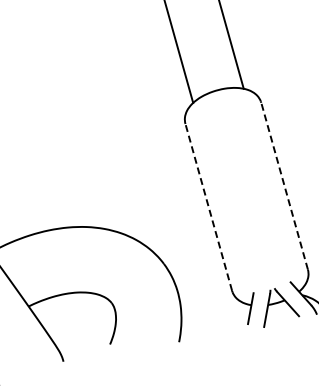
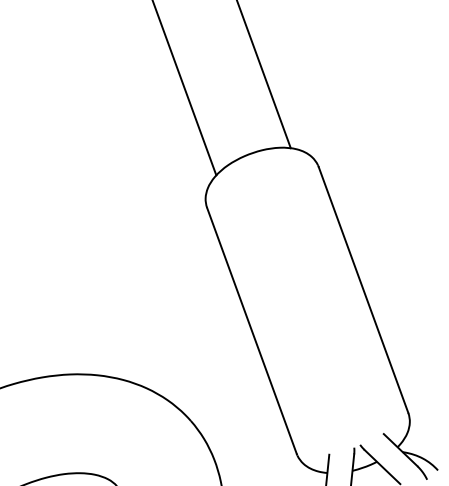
line: (284, 186) -> (363, 290), dashed -> solid
line: (208, 207) -> (251, 330), dashed -> solid

